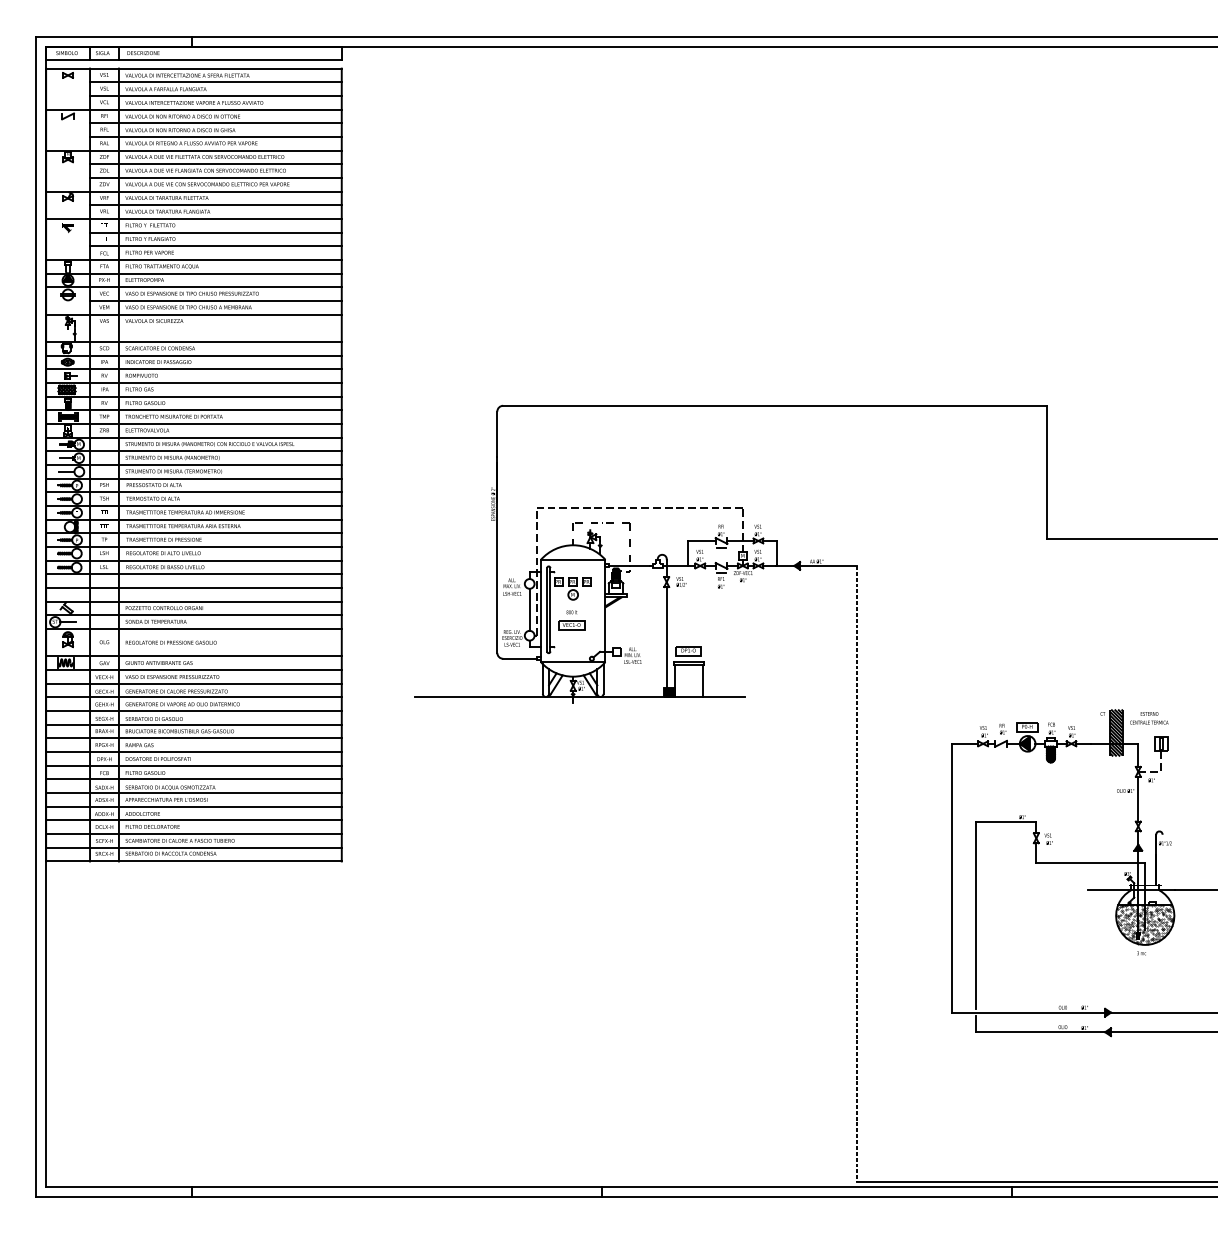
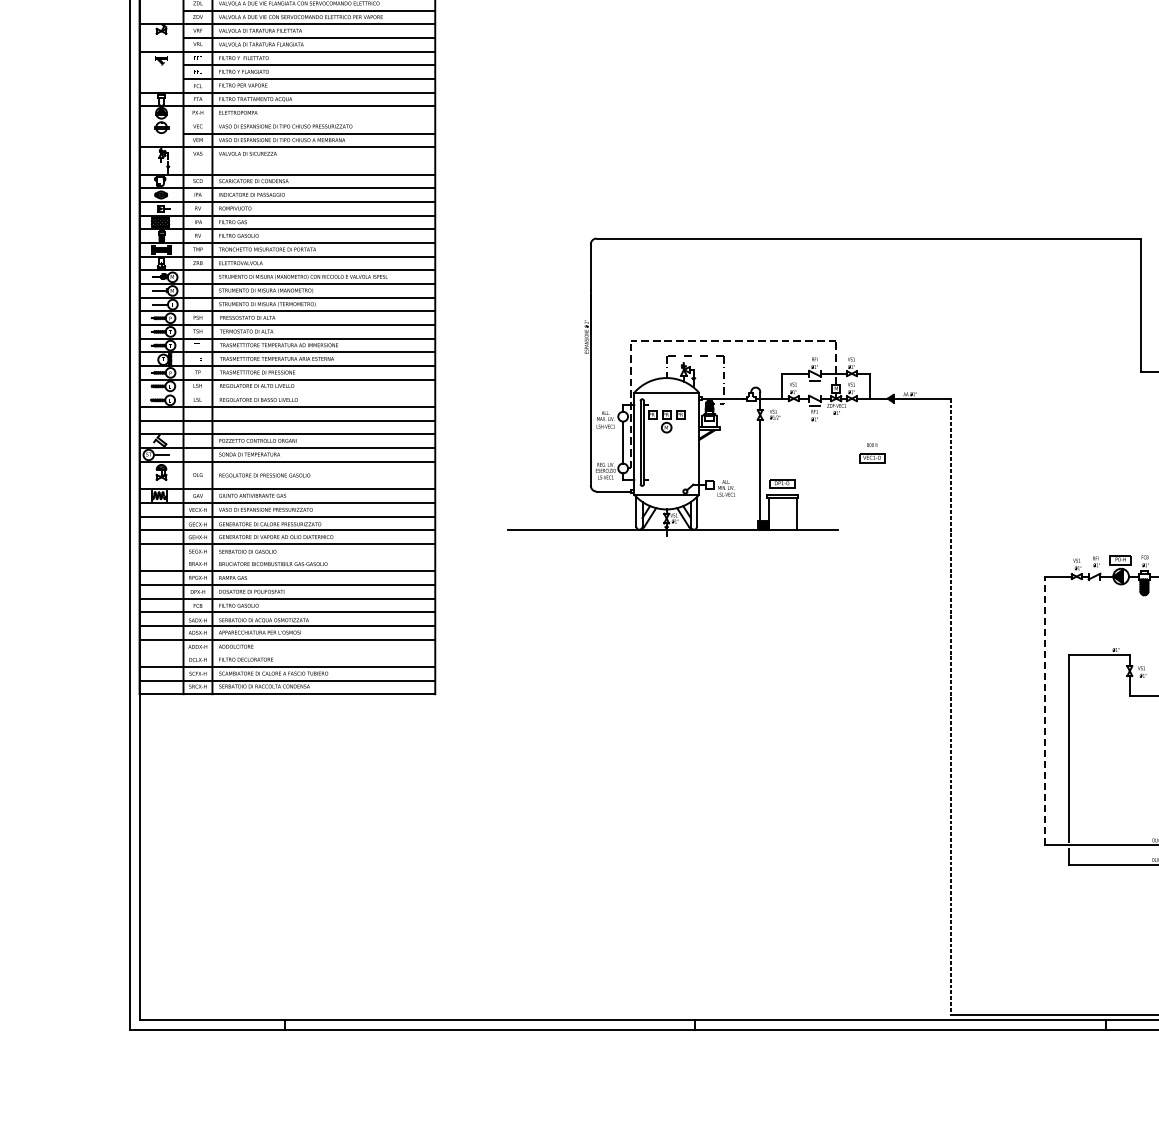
line: (193, 287) -> (286, 120), removed
line: (193, 560) -> (286, 393), removed
part: (571, 620) -> (871, 453), moved
line: (193, 724) -> (286, 557), removed
line: (193, 820) -> (286, 653), removed
line: (951, 877) -> (1044, 710), solid -> dashed

